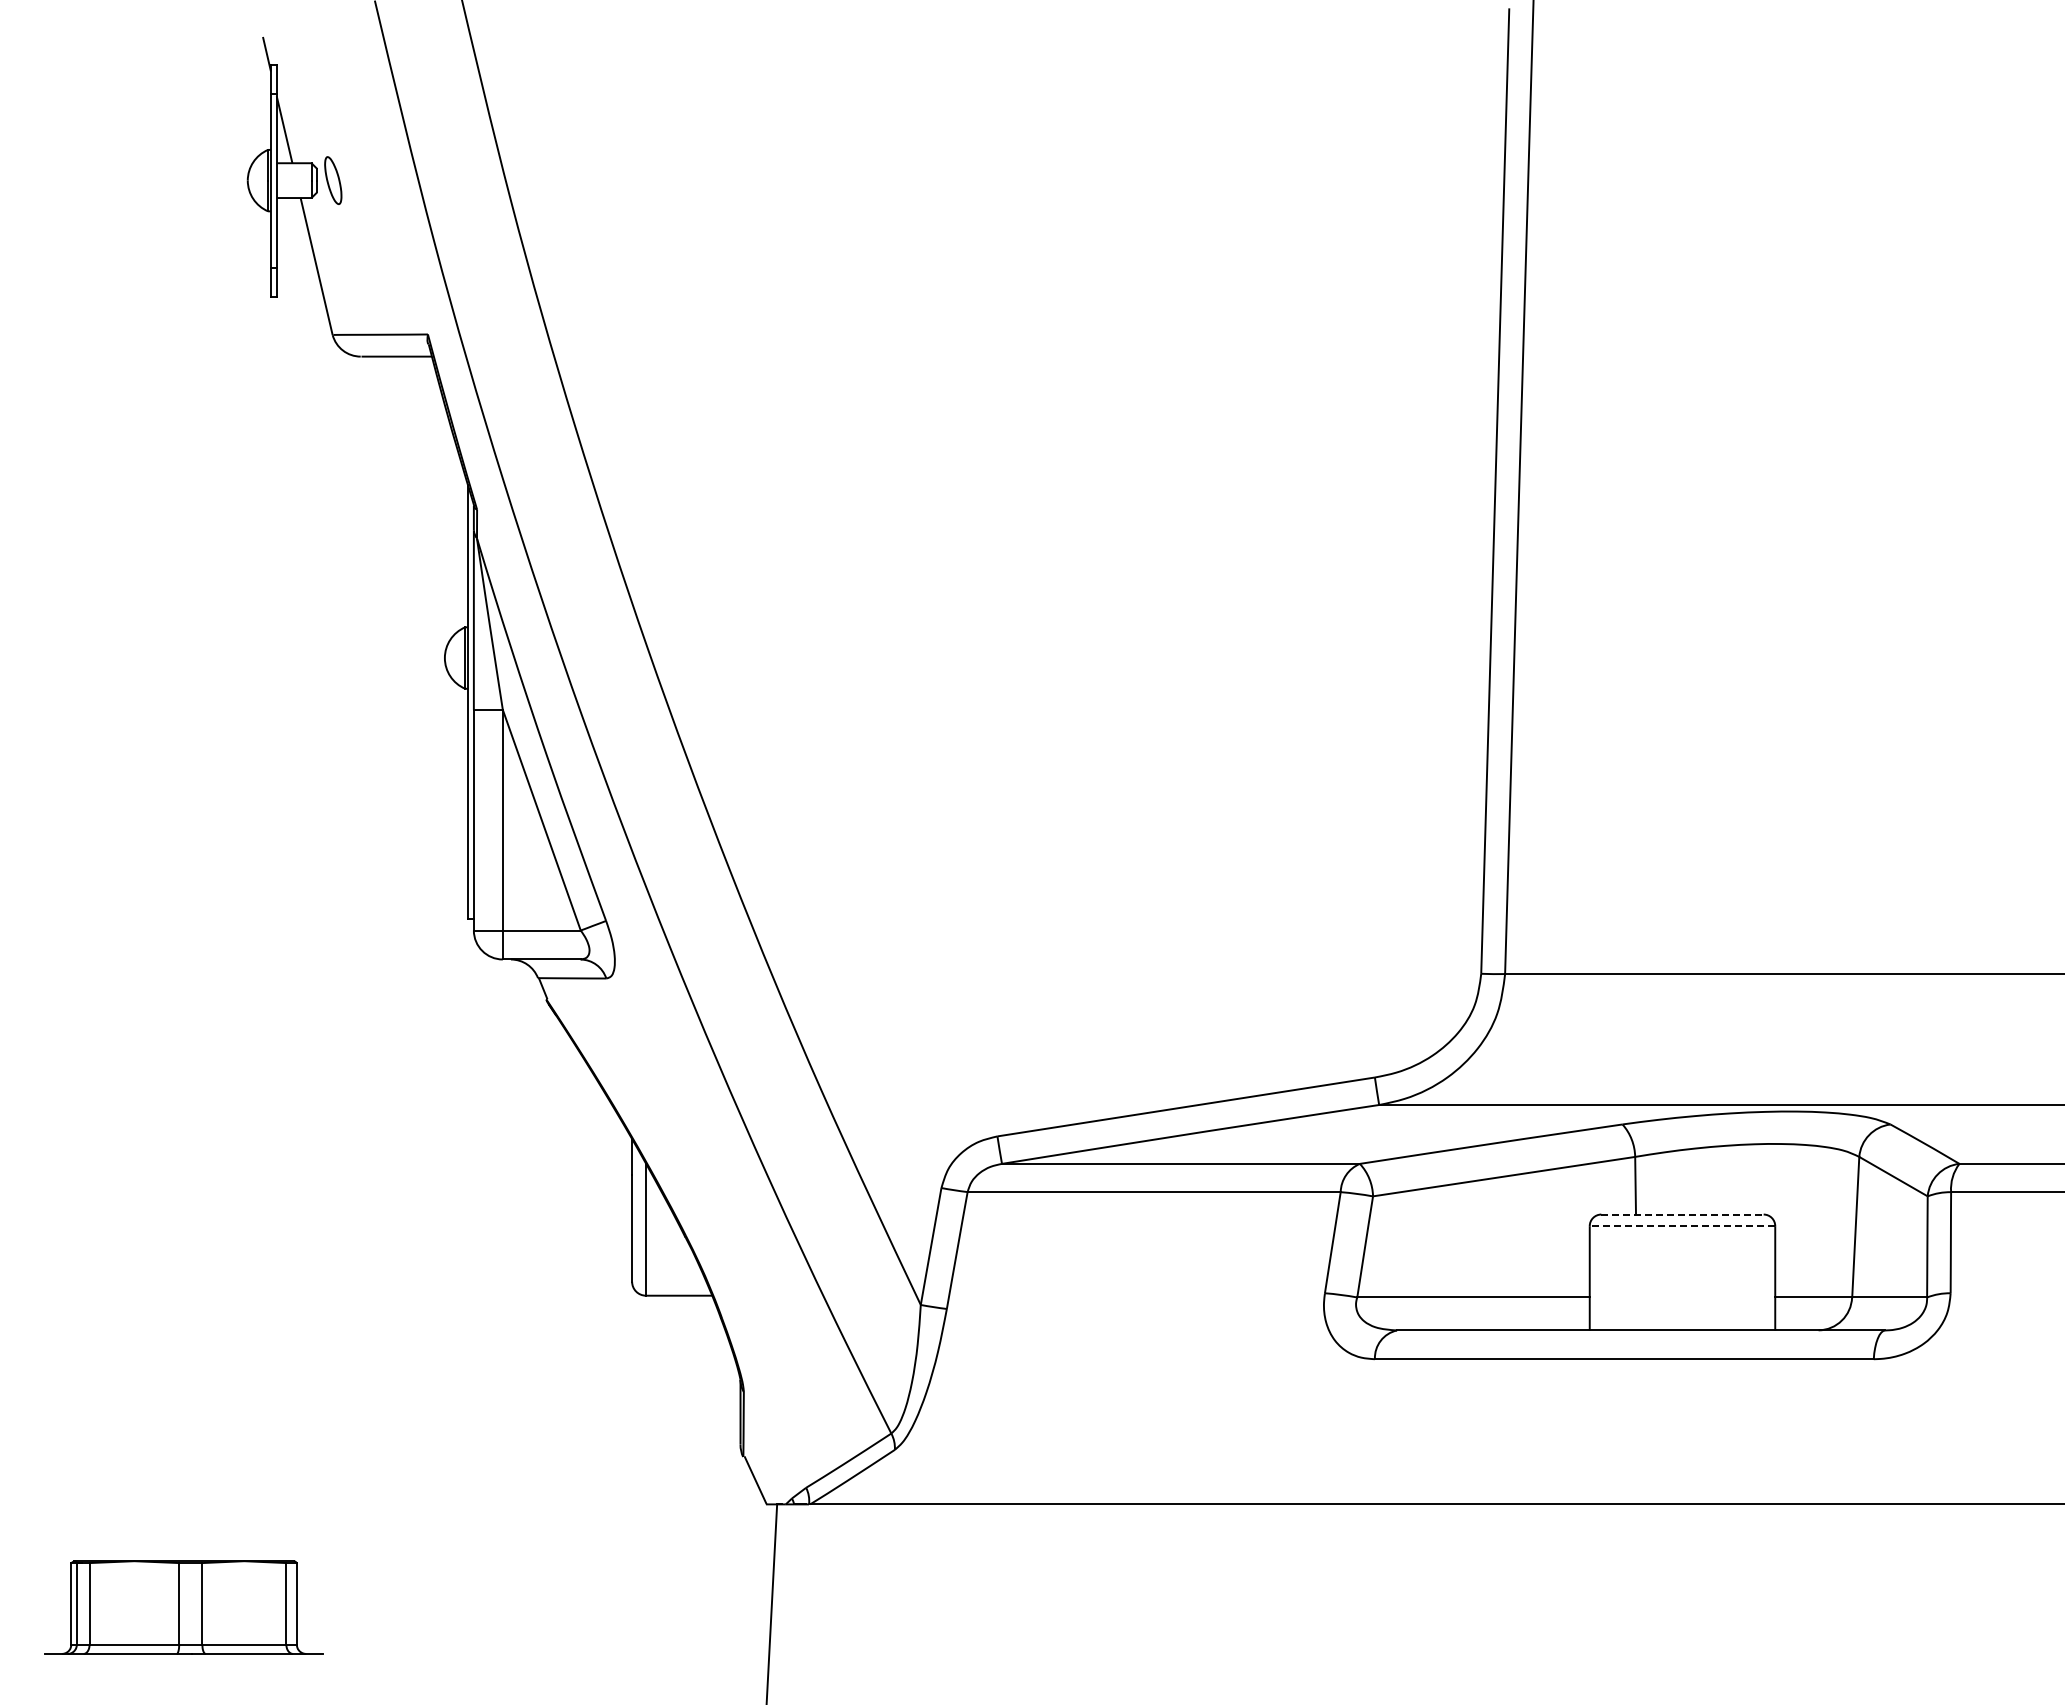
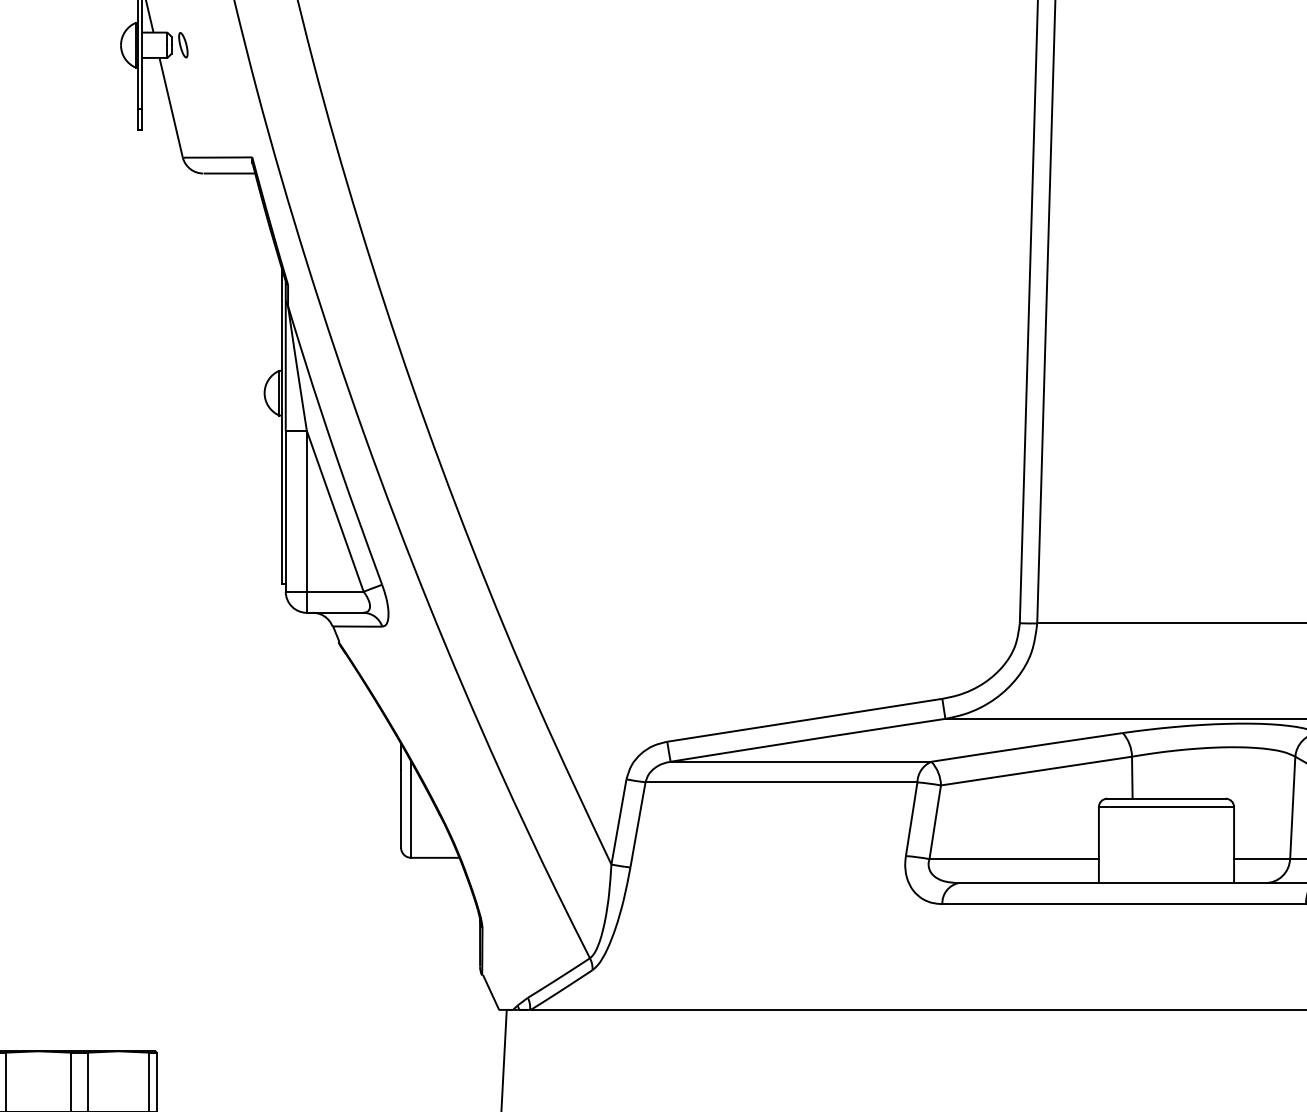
part: (333, 180) -> (183, 45), size x0.71
line: (1682, 1214) -> (1166, 798), dashed -> solid
line: (1682, 1226) -> (1166, 807), dashed -> solid

